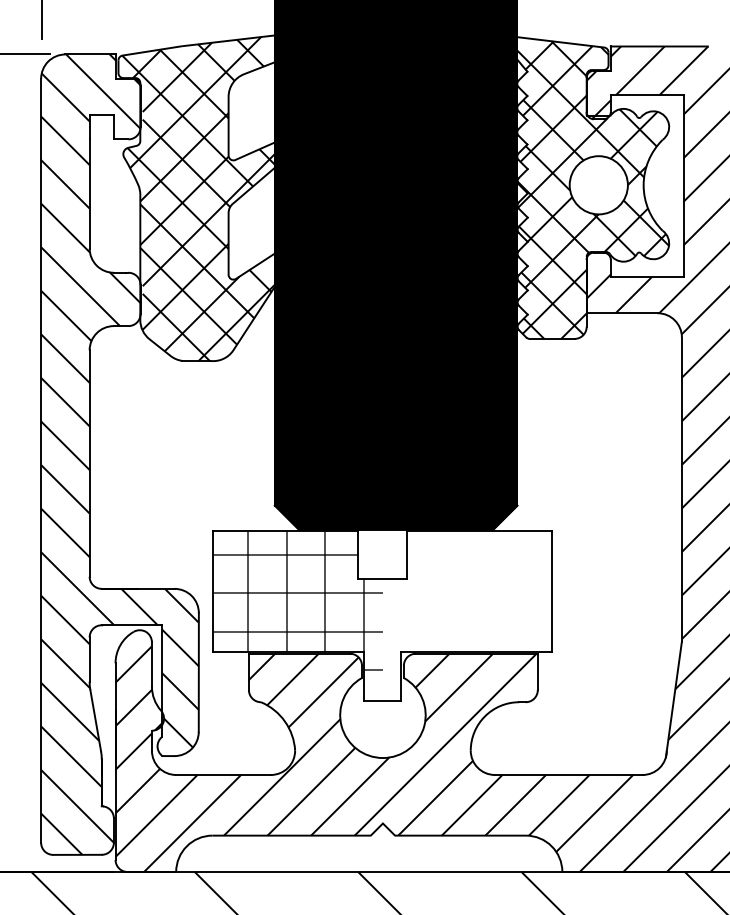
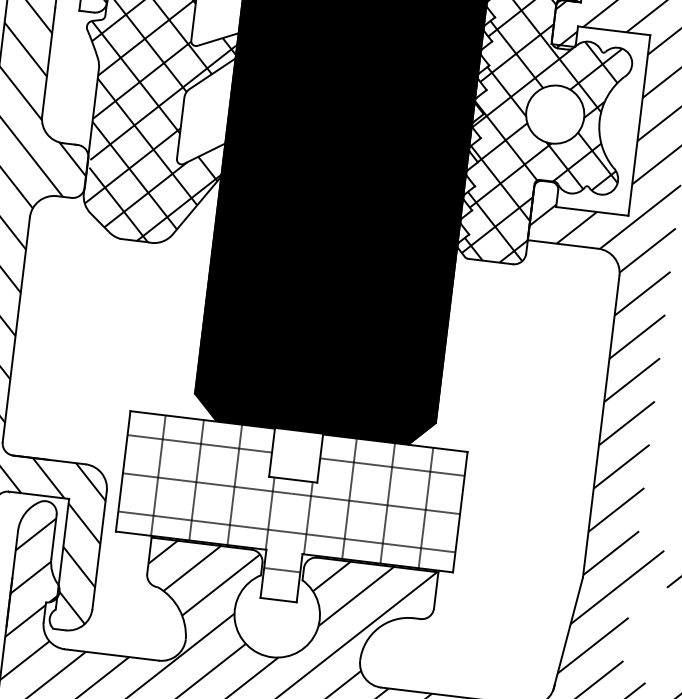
hatch: (467, 600) -> (374, 511), added

